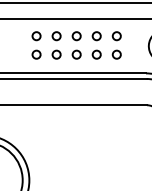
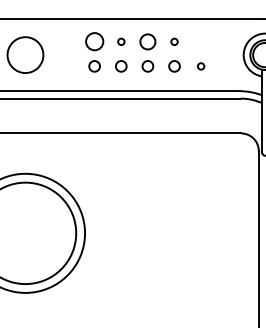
circle: (36, 35) -> (94, 41), size x1.6
circle: (56, 35) -> (121, 41), size x0.6
circle: (76, 35) -> (147, 41), size x1.4
circle: (96, 35) -> (174, 41), size x0.6
circle: (116, 35) -> (200, 41), removed
circle: (116, 54) -> (200, 66), size x0.6

